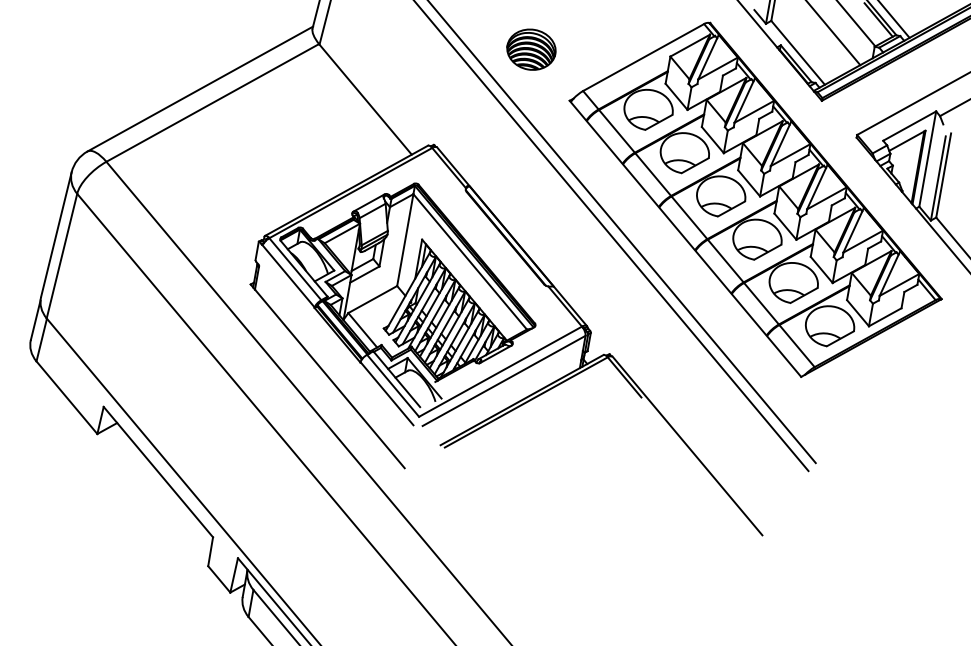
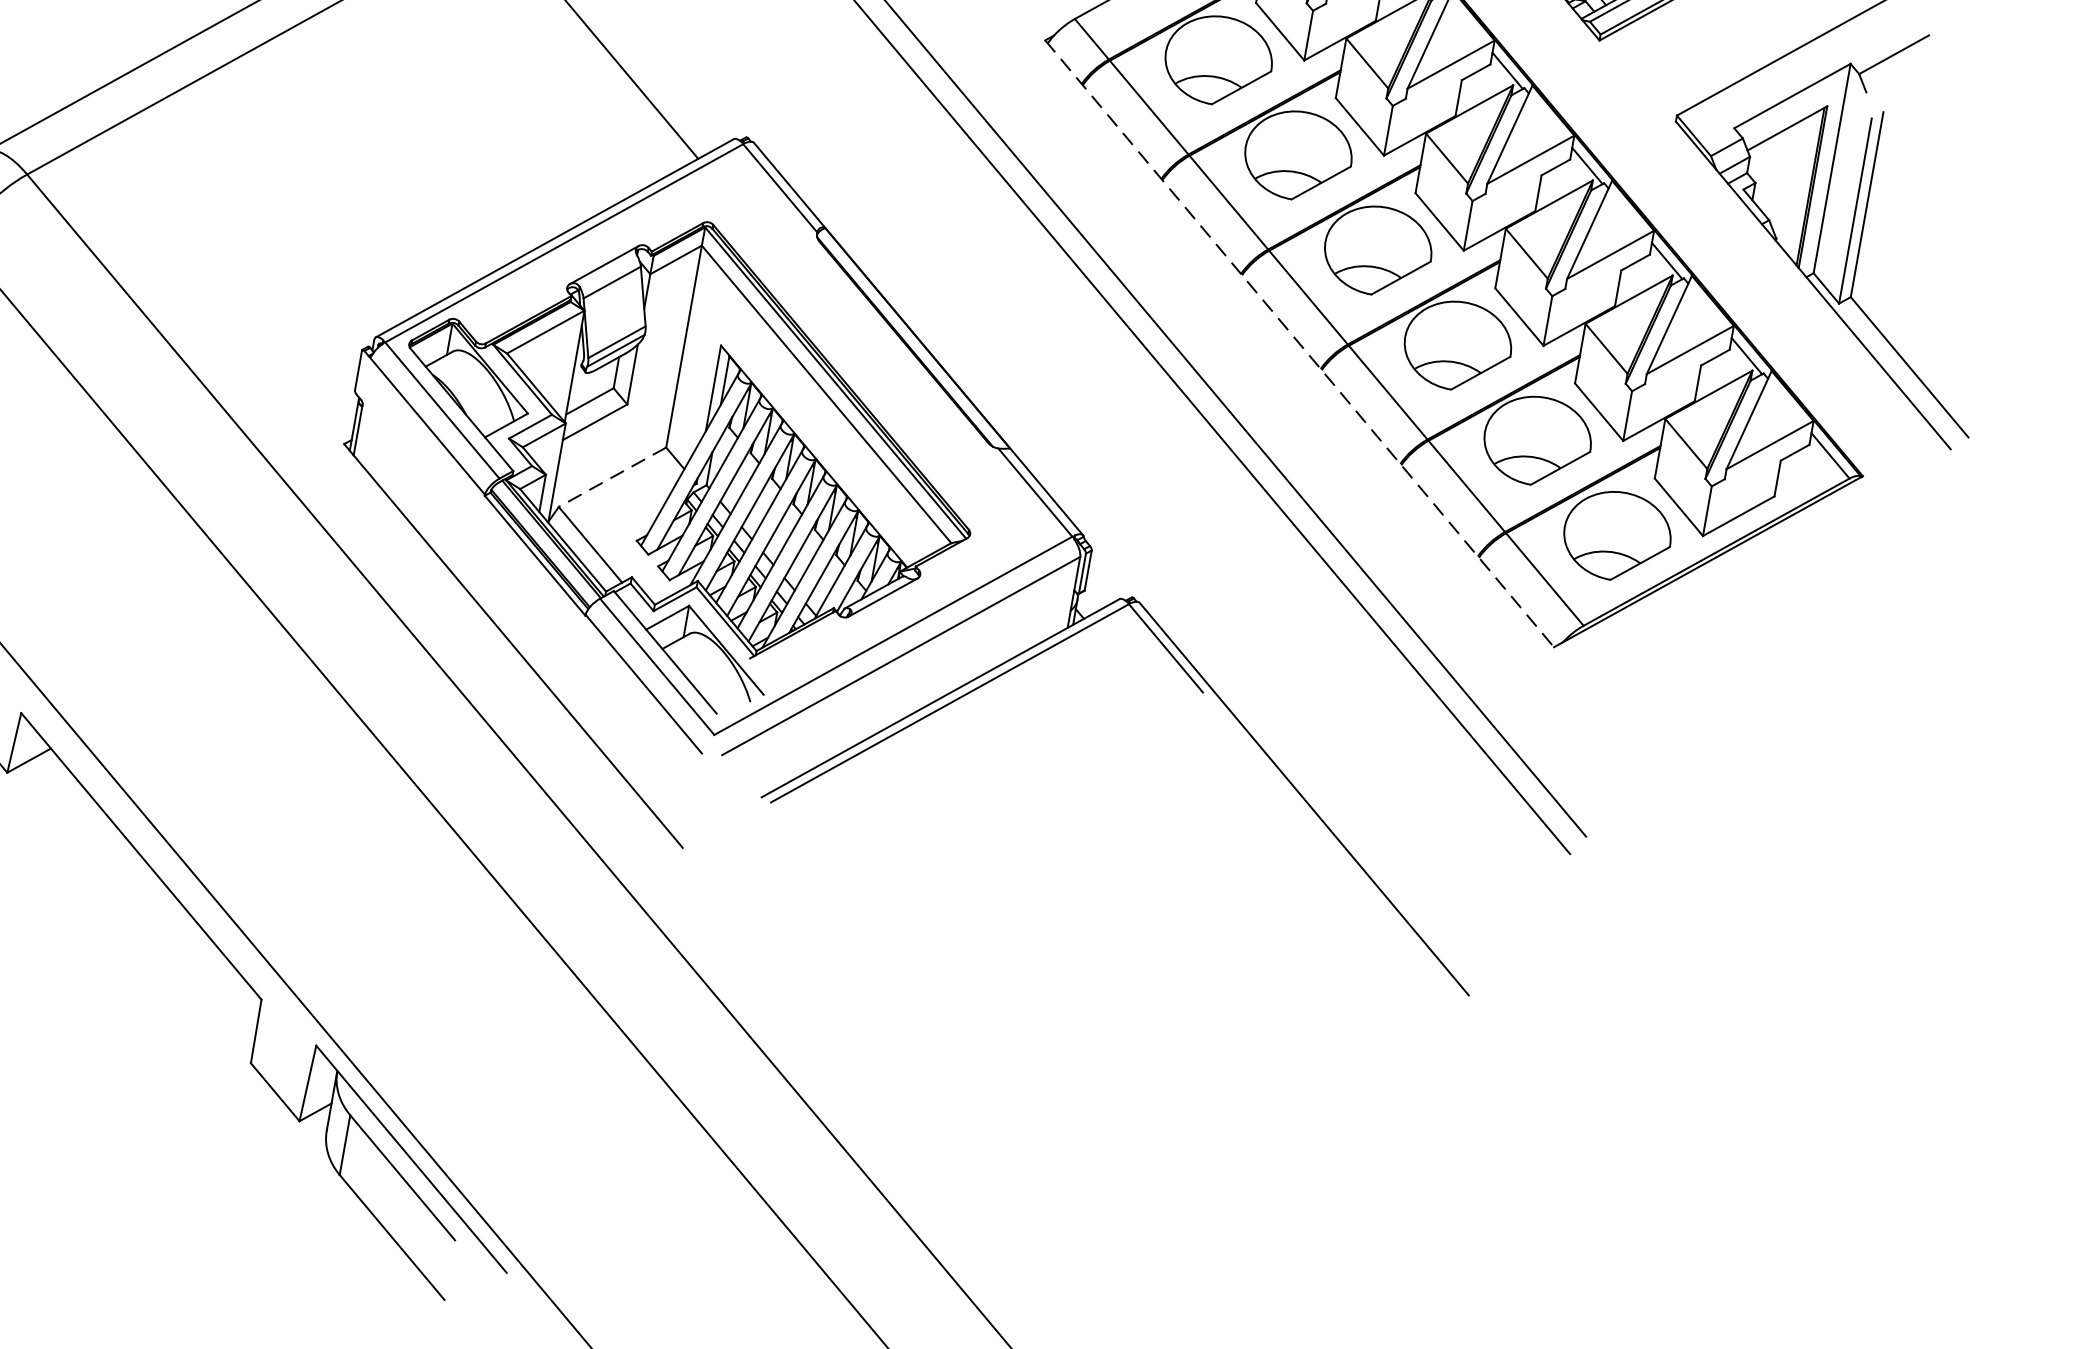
line: (685, 239) -> (1299, 345), solid -> dashed
line: (372, 299) -> (611, 477), solid -> dashed

